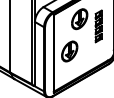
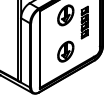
part: (69, 51) -> (65, 51), moved

